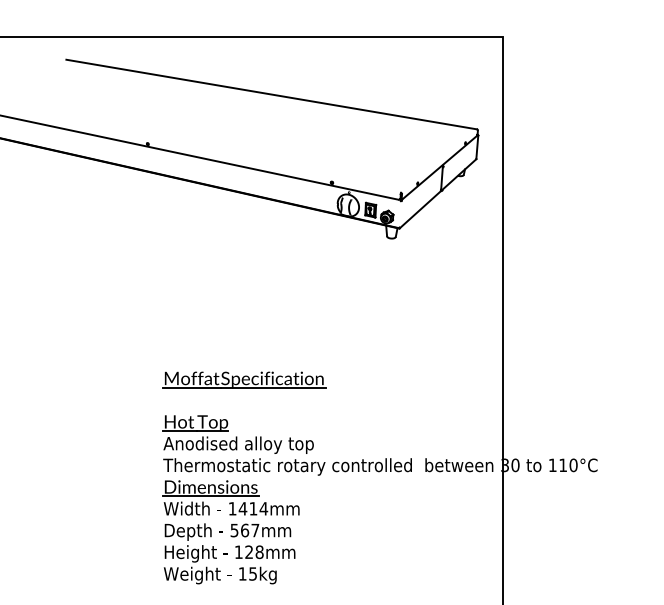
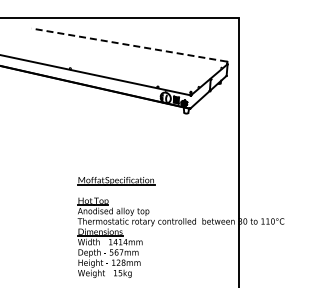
line: (269, 95) -> (128, 45), solid -> dashed

